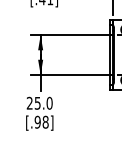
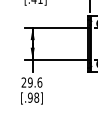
text: (44, 103) -> (35, 82), 25.0 -> 29.6

